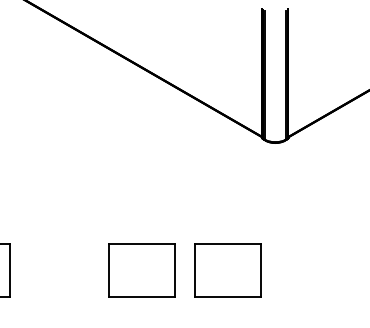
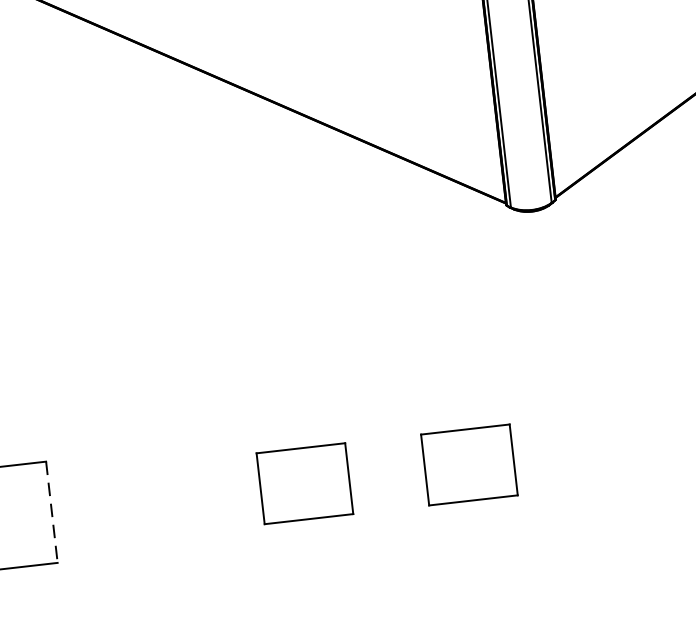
line: (9, 270) -> (51, 513), solid -> dashed
part: (141, 270) -> (303, 484), size x0.7
part: (227, 270) -> (468, 465), size x0.7

